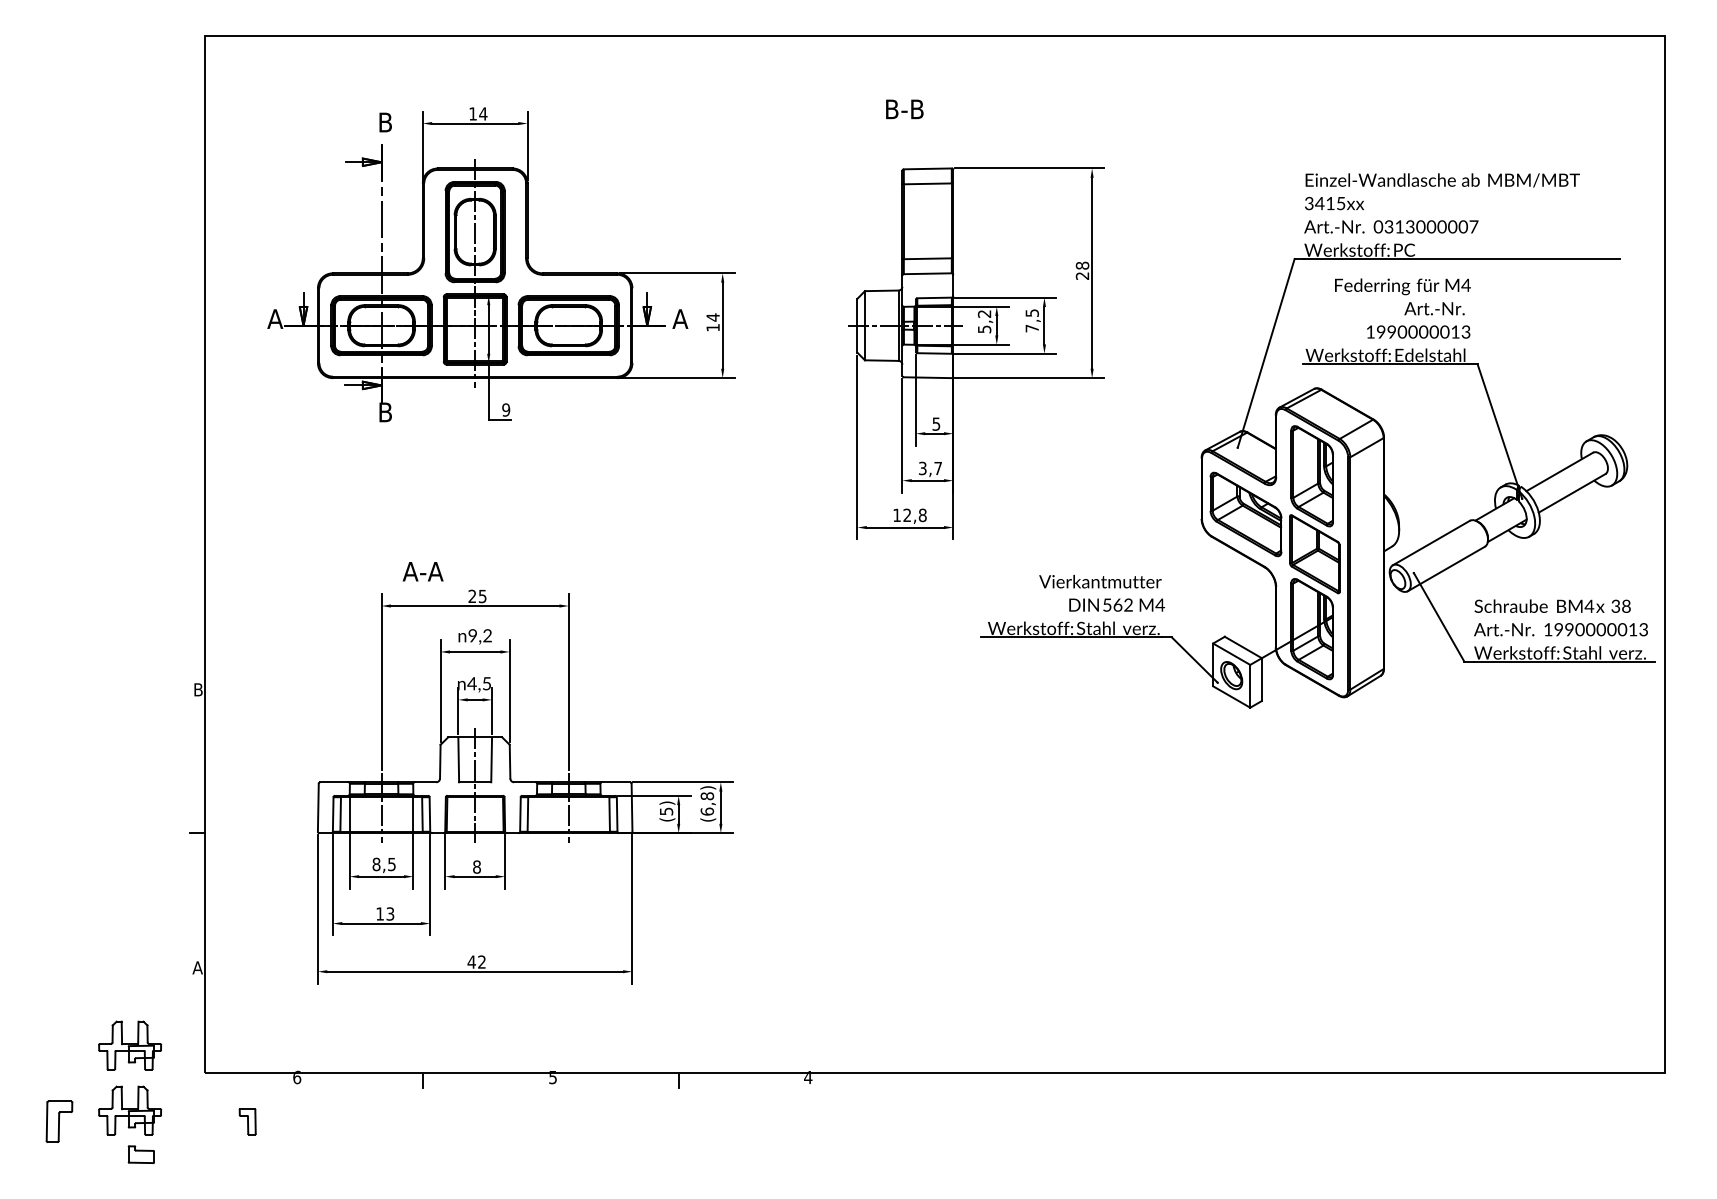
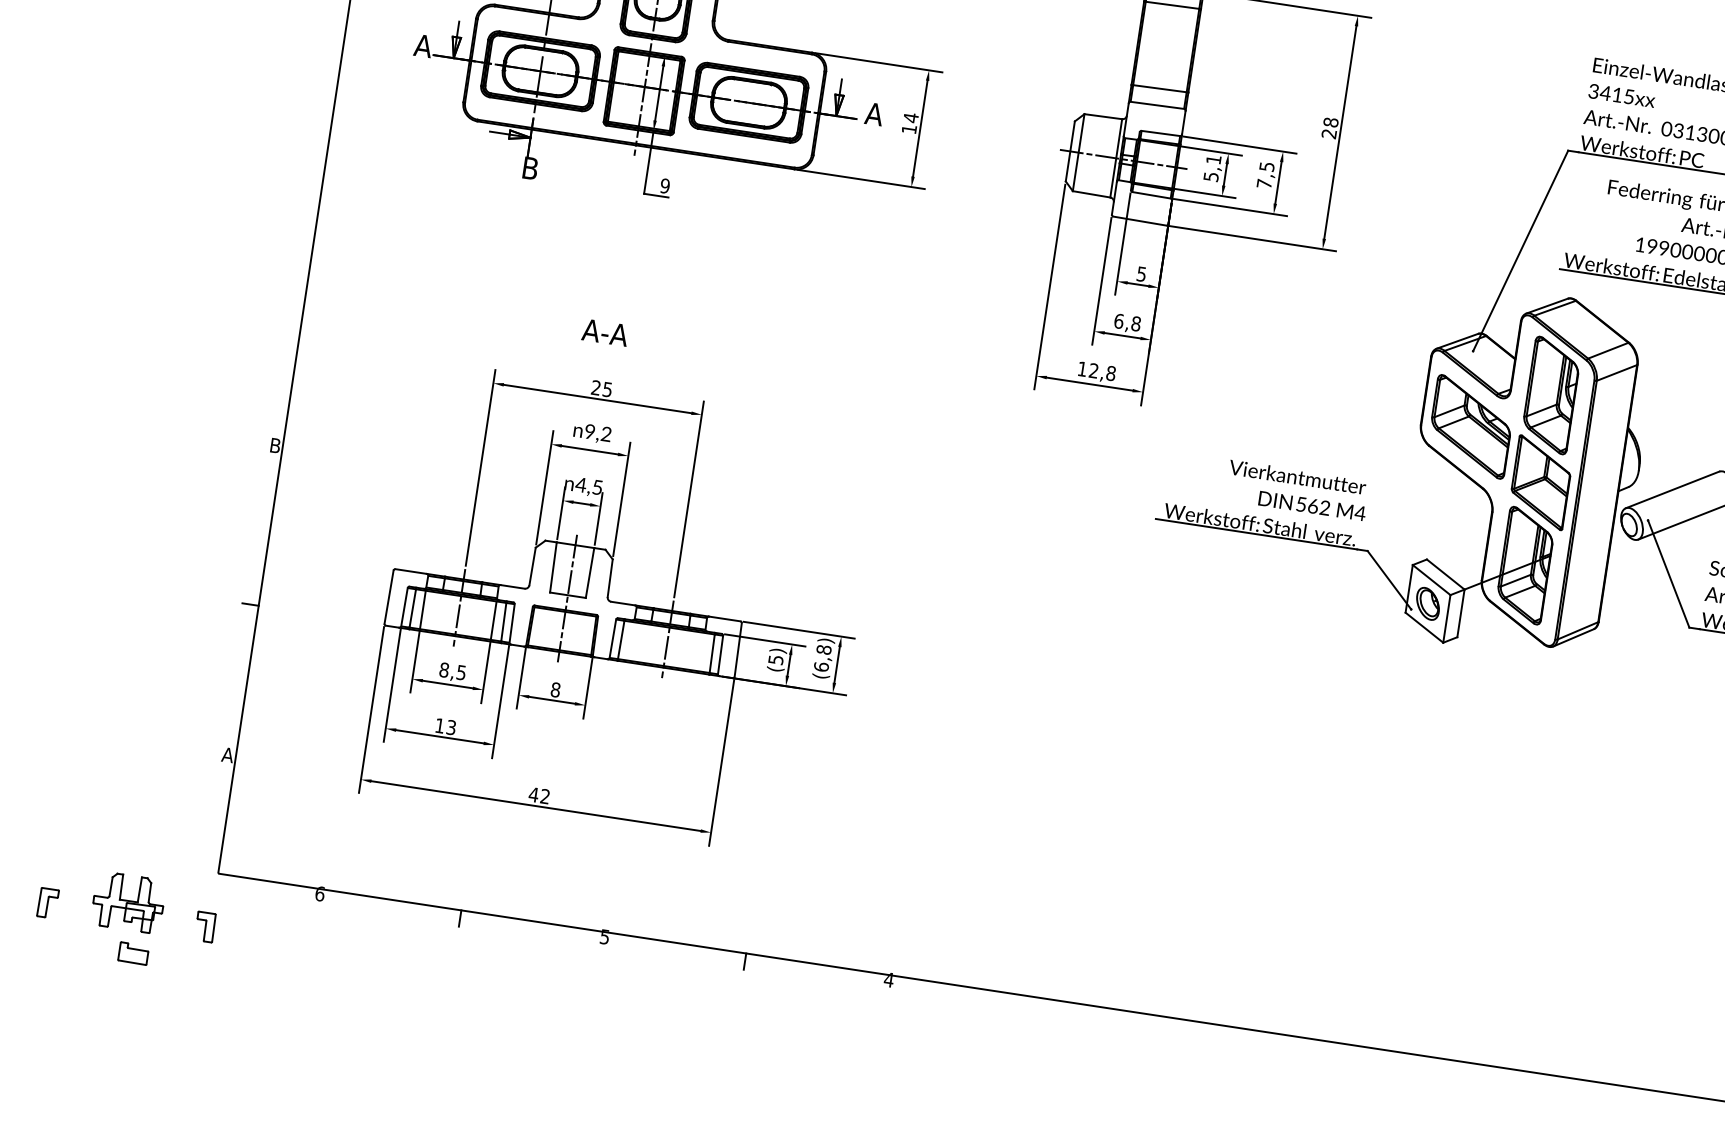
text: (984, 313) -> (1213, 159), 5,2 -> 5,1
text: (930, 468) -> (1127, 322), 3,7 -> 6,8
text: (422, 571) -> (604, 332), moved
part: (129, 1045) -> (138, 830), removed
part: (59, 1121) -> (48, 902), size x0.62
part: (247, 1121) -> (205, 926), moved

